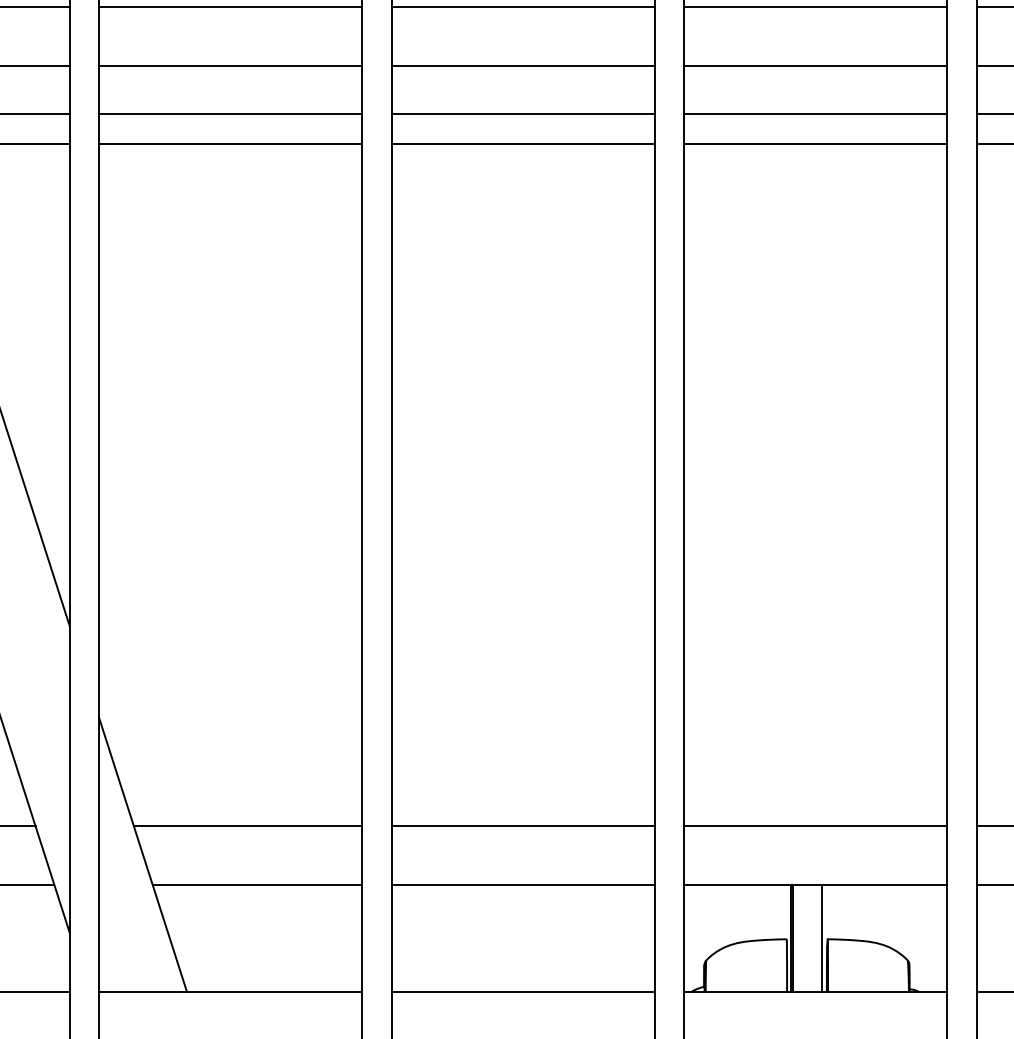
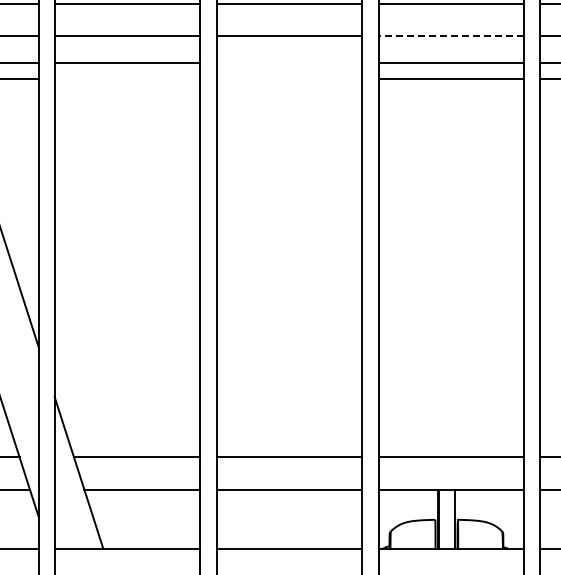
line: (815, 65) -> (451, 36), solid -> dashed
line: (523, 114) -> (289, 63), removed
line: (230, 143) -> (127, 79), removed
line: (523, 143) -> (289, 79), removed

